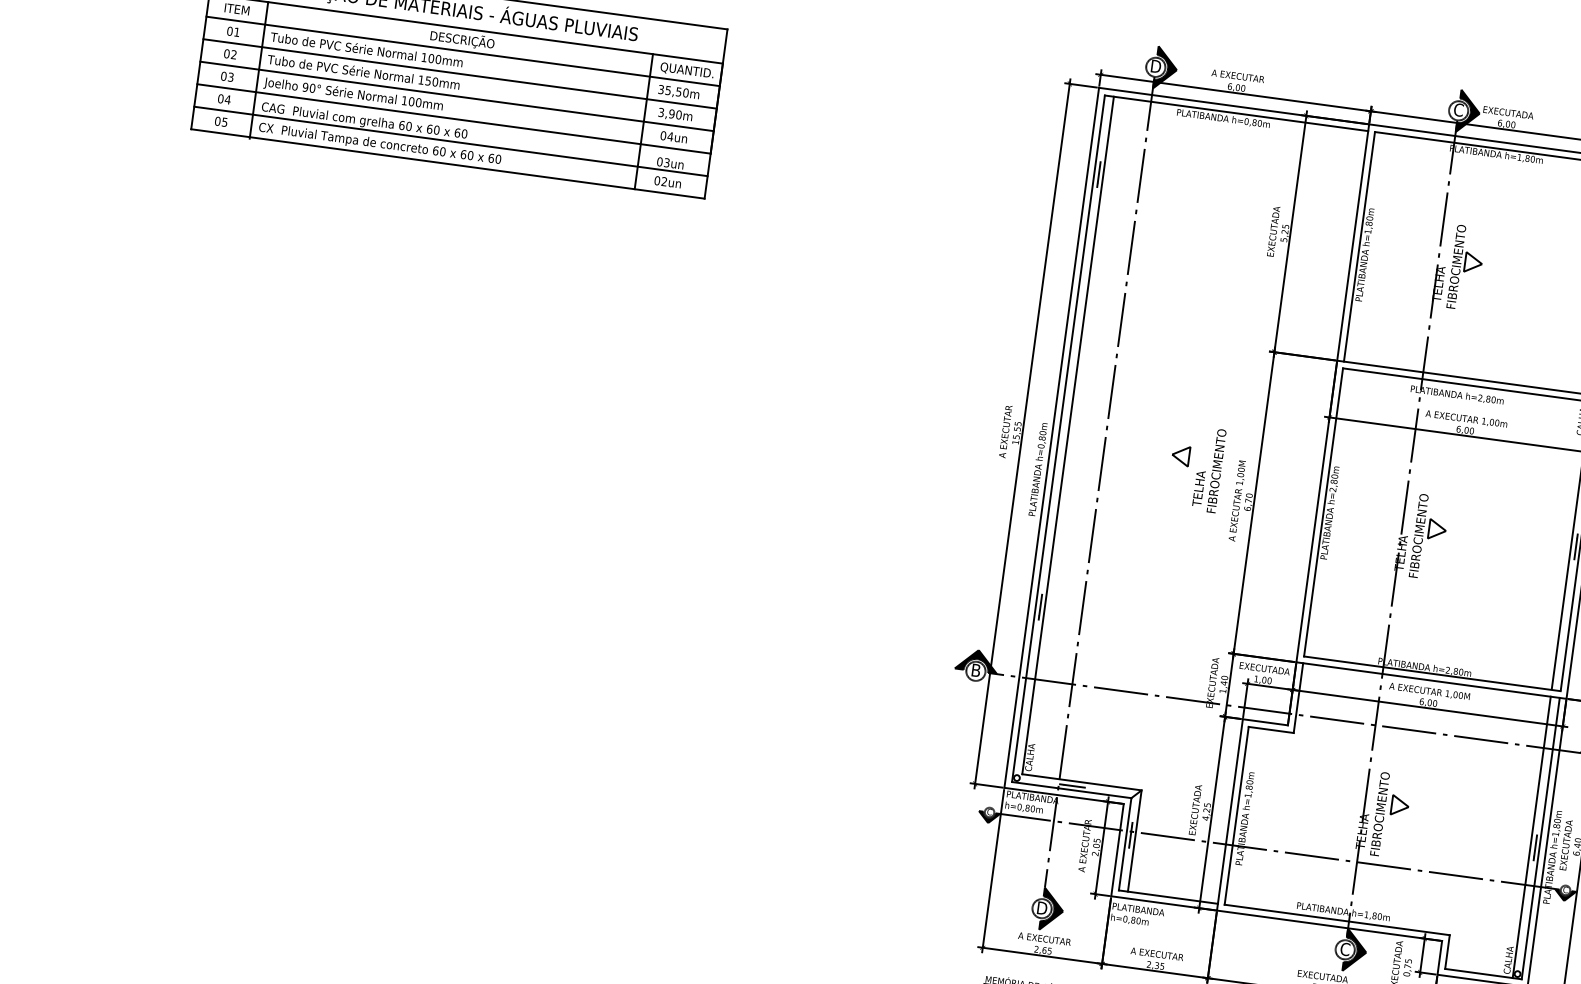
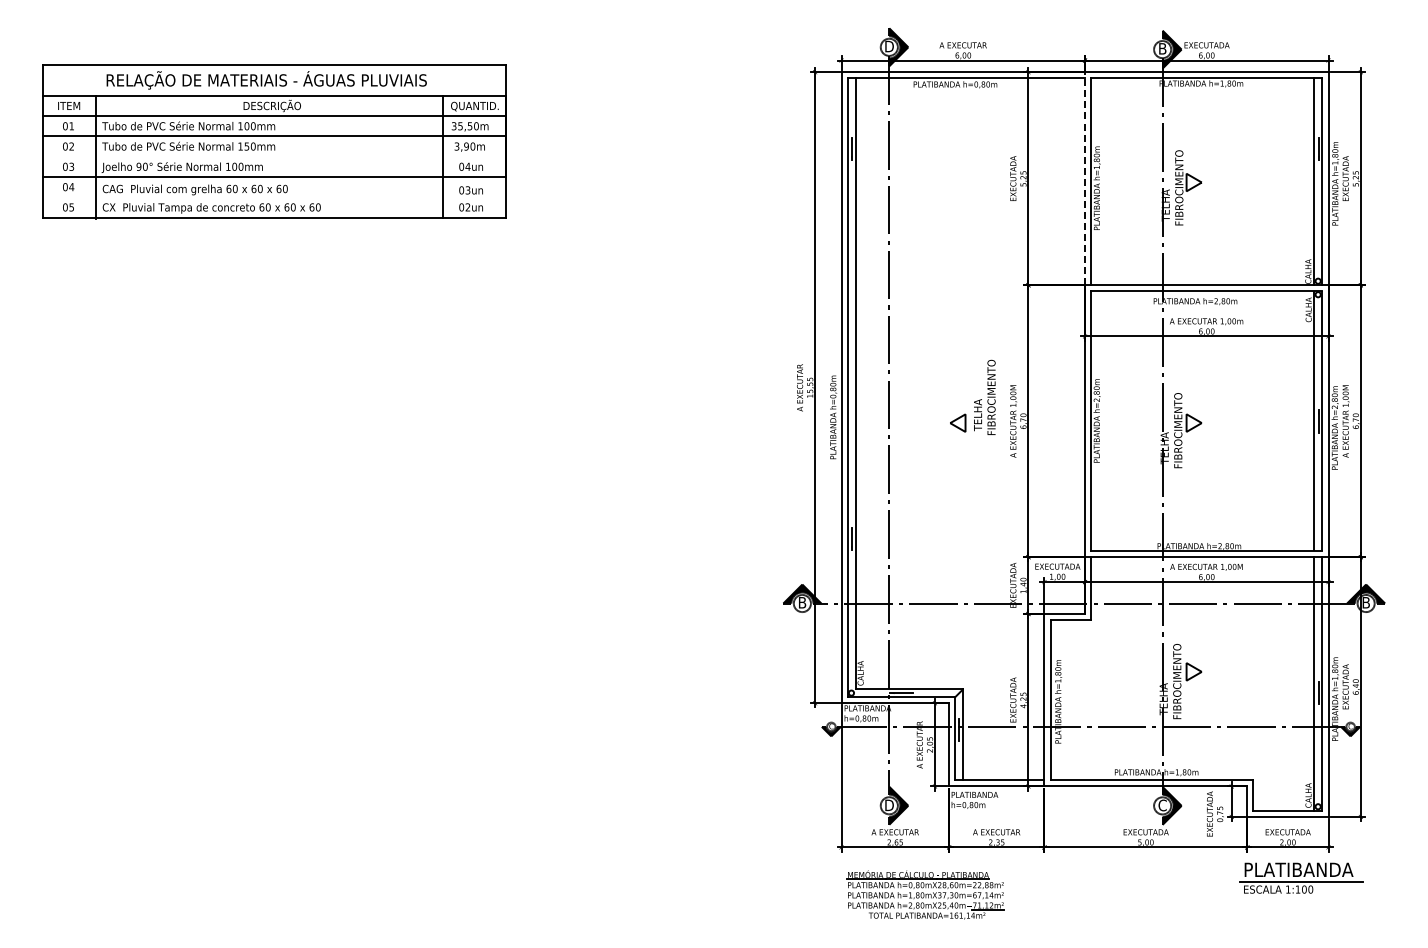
line: (456, 96) -> (273, 156), removed
text: (1458, 109) -> (1162, 48), C -> B
line: (450, 141) -> (273, 197), removed
line: (1353, 242) -> (1085, 178), solid -> dashed
part: (1181, 455) -> (958, 422), moved

